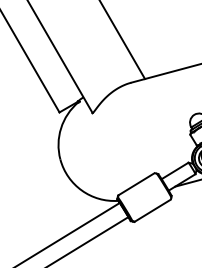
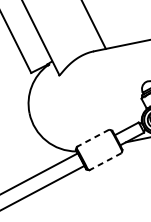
line: (136, 184) -> (93, 138), solid -> dashed
line: (152, 211) -> (105, 162), solid -> dashed

